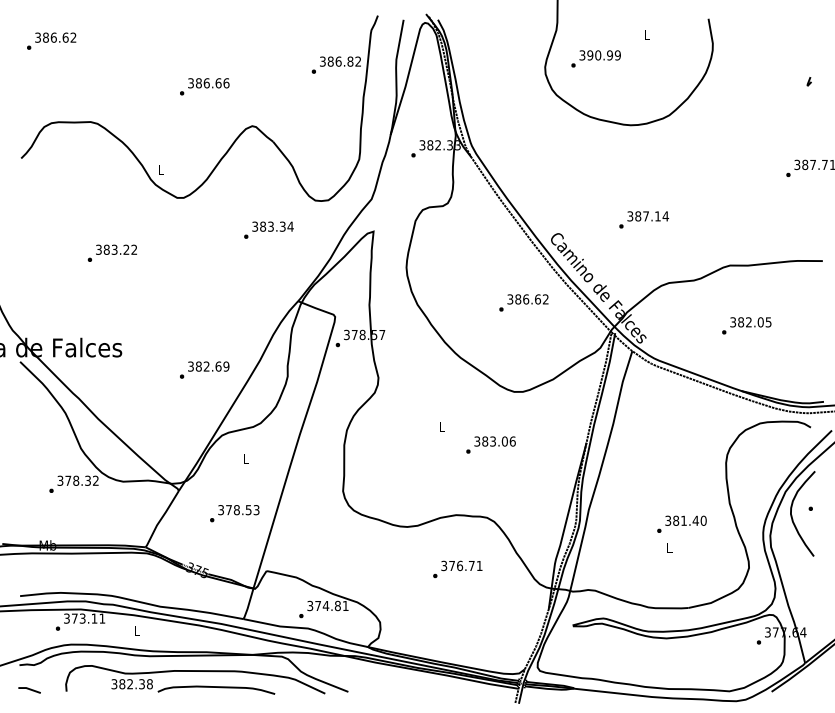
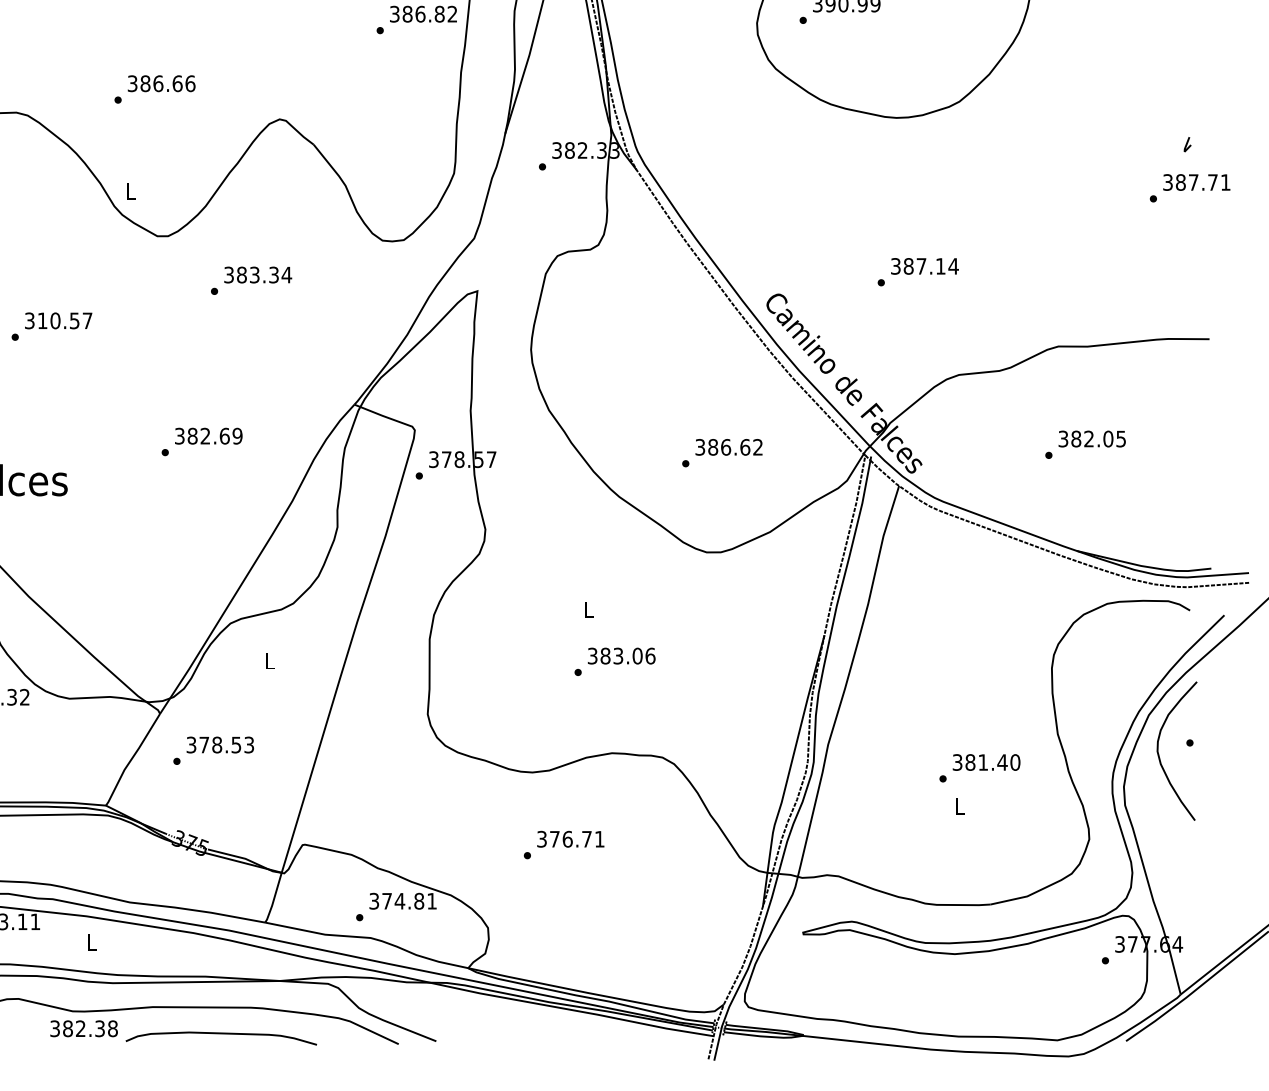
line: (808, 81) -> (1186, 144), moved
text: (204, 86) -> (154, 88), moved
text: (268, 229) -> (250, 279), moved
text: (120, 249) -> (64, 320), 383.22 -> 310.57
text: (523, 302) -> (721, 452), moved
text: (204, 369) -> (201, 440), moved
text: (490, 444) -> (614, 660), moved
text: (234, 513) -> (213, 750), moved
text: (457, 569) -> (563, 845), moved

